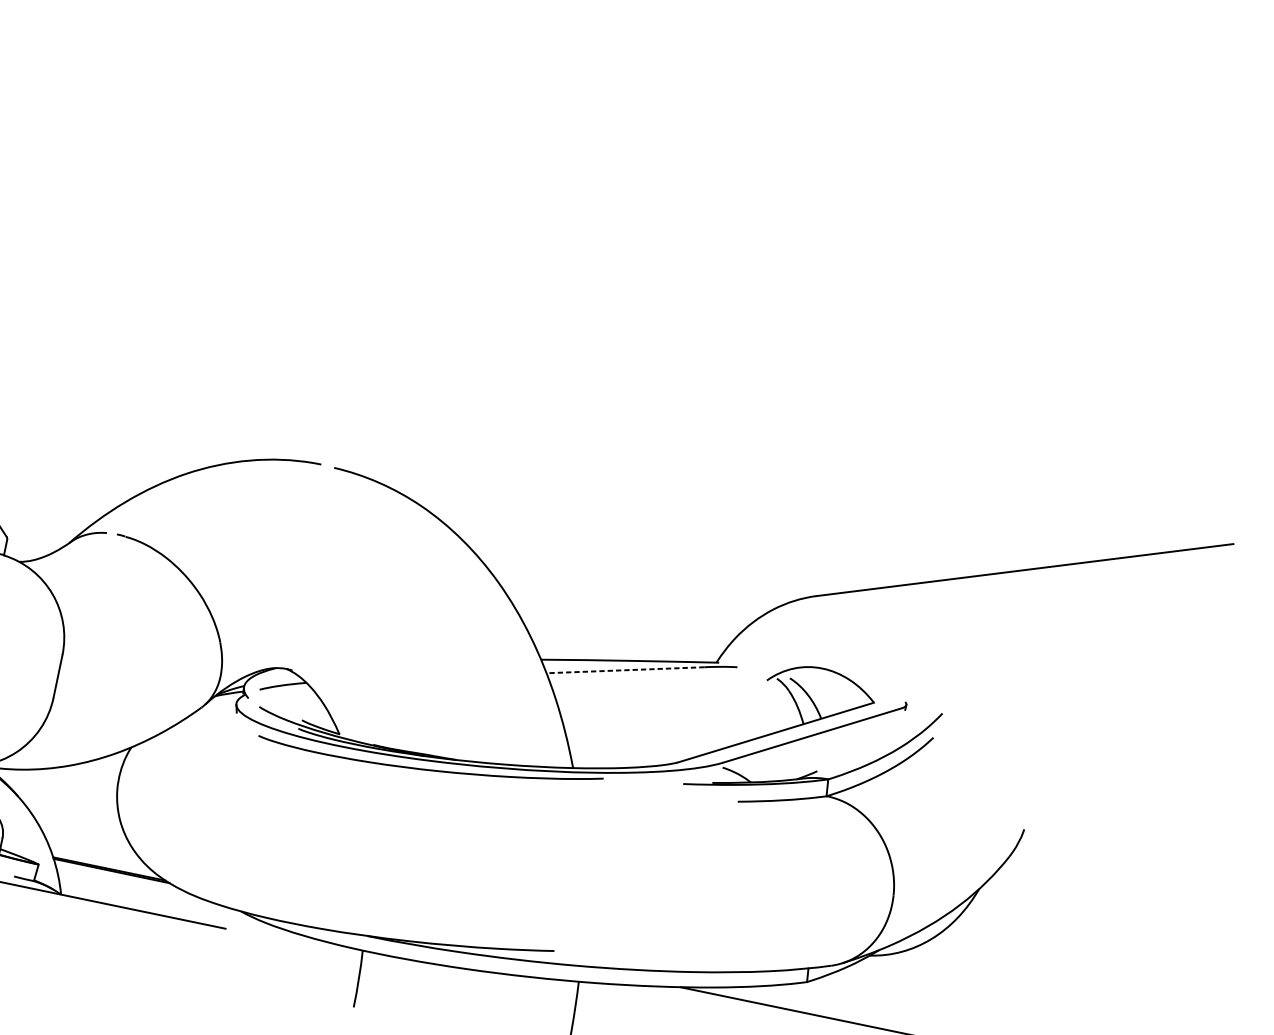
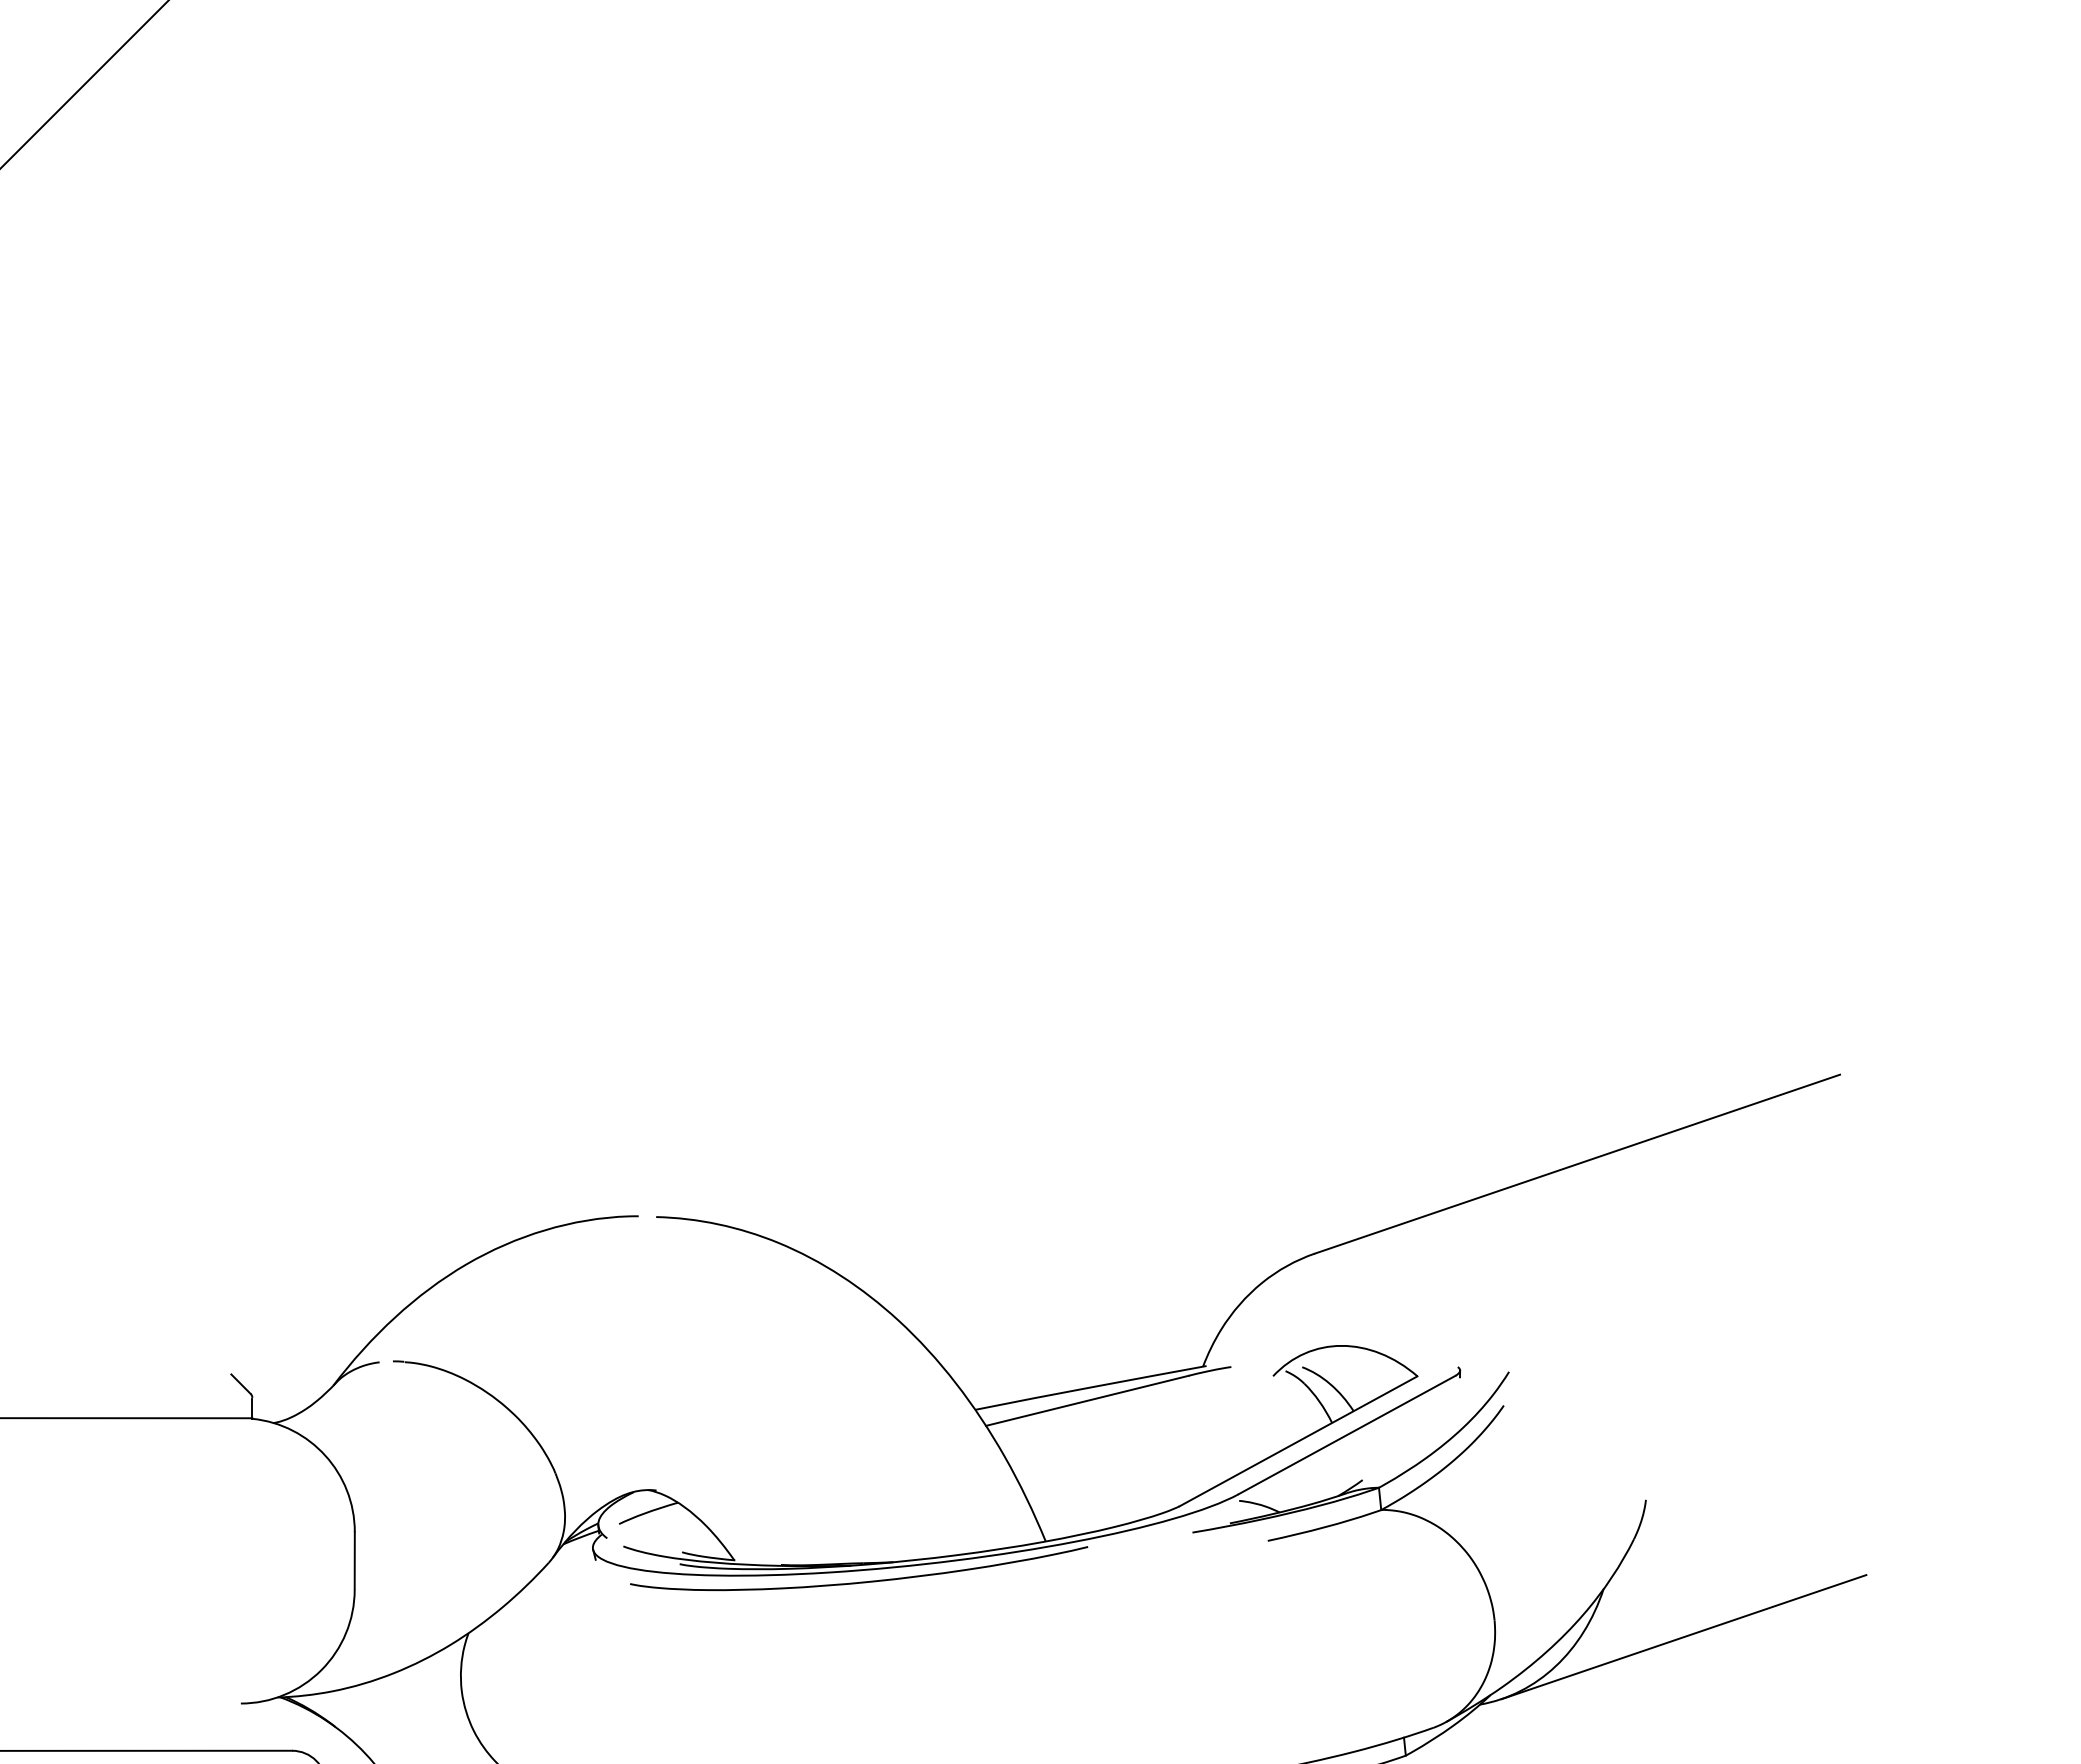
line: (624, 669) -> (1086, 1400), dashed -> solid
line: (1030, 937) -> (1683, 1637), added

